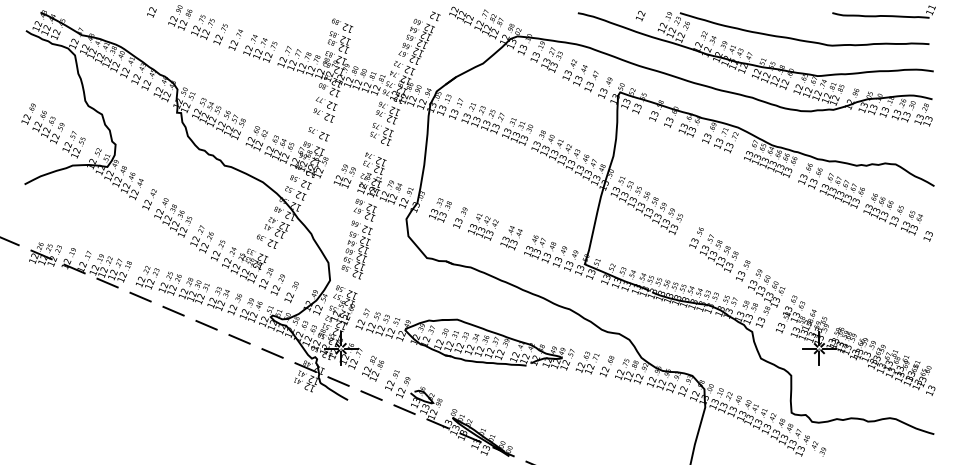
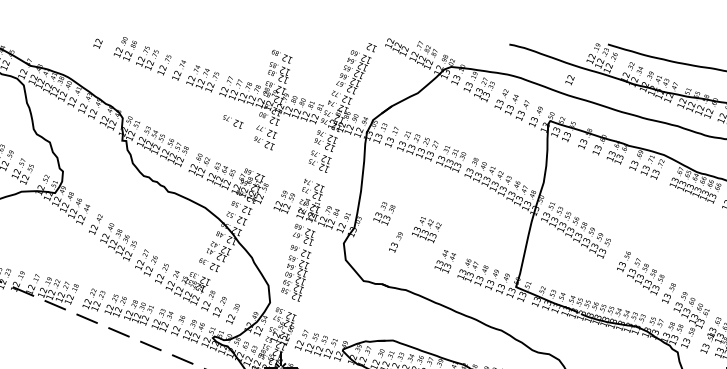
text: (640, 16) -> (569, 80), moved
text: (318, 134) -> (232, 122), moved
text: (440, 210) -> (384, 213), moved
text: (483, 227) -> (426, 230), moved

